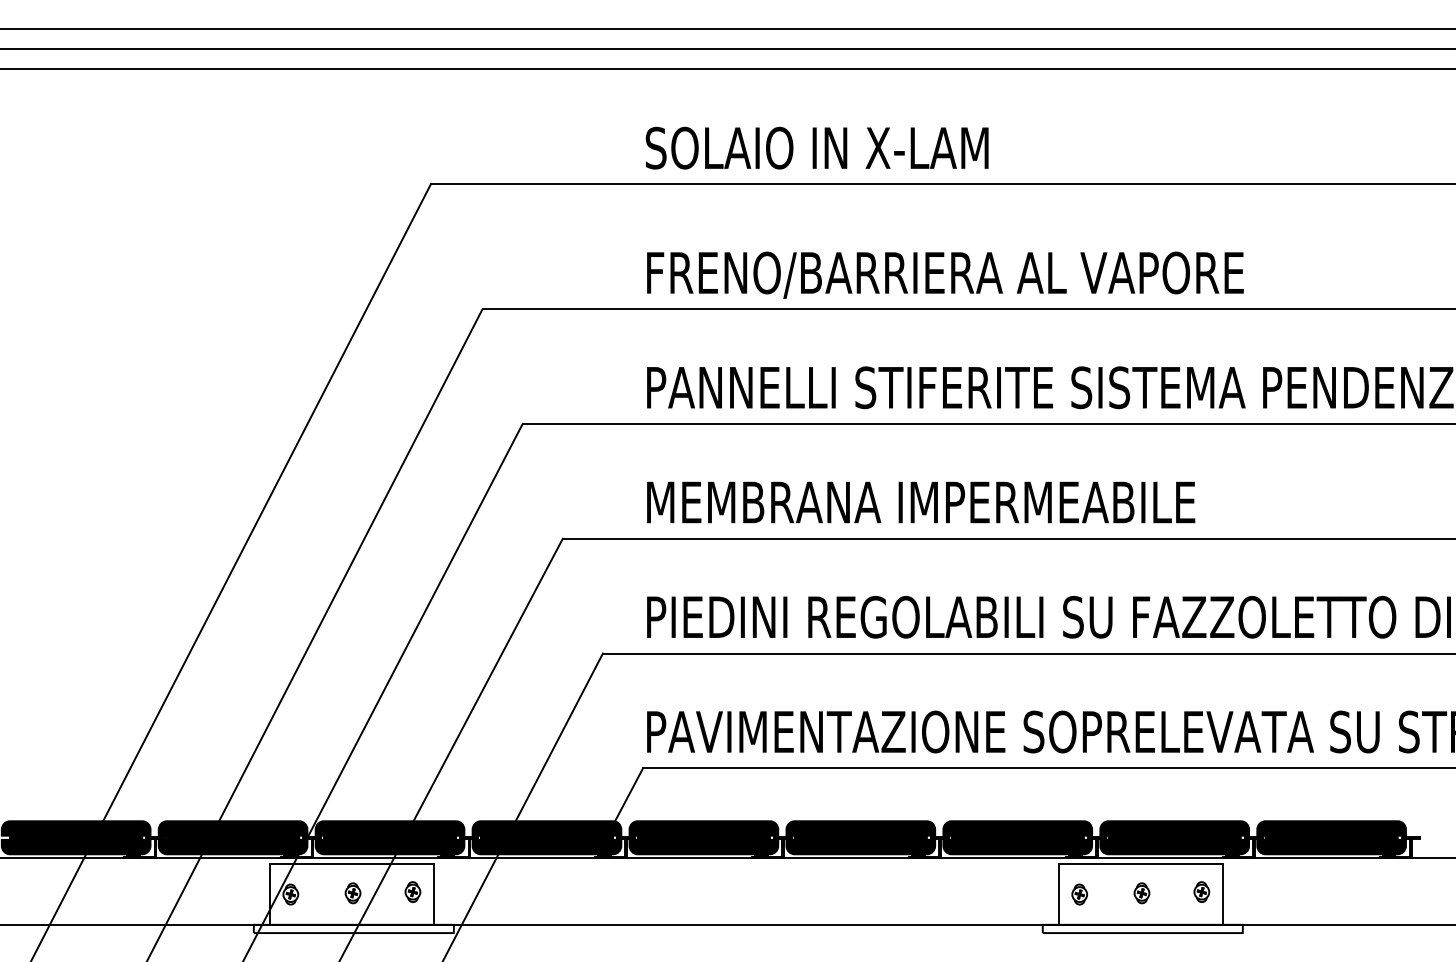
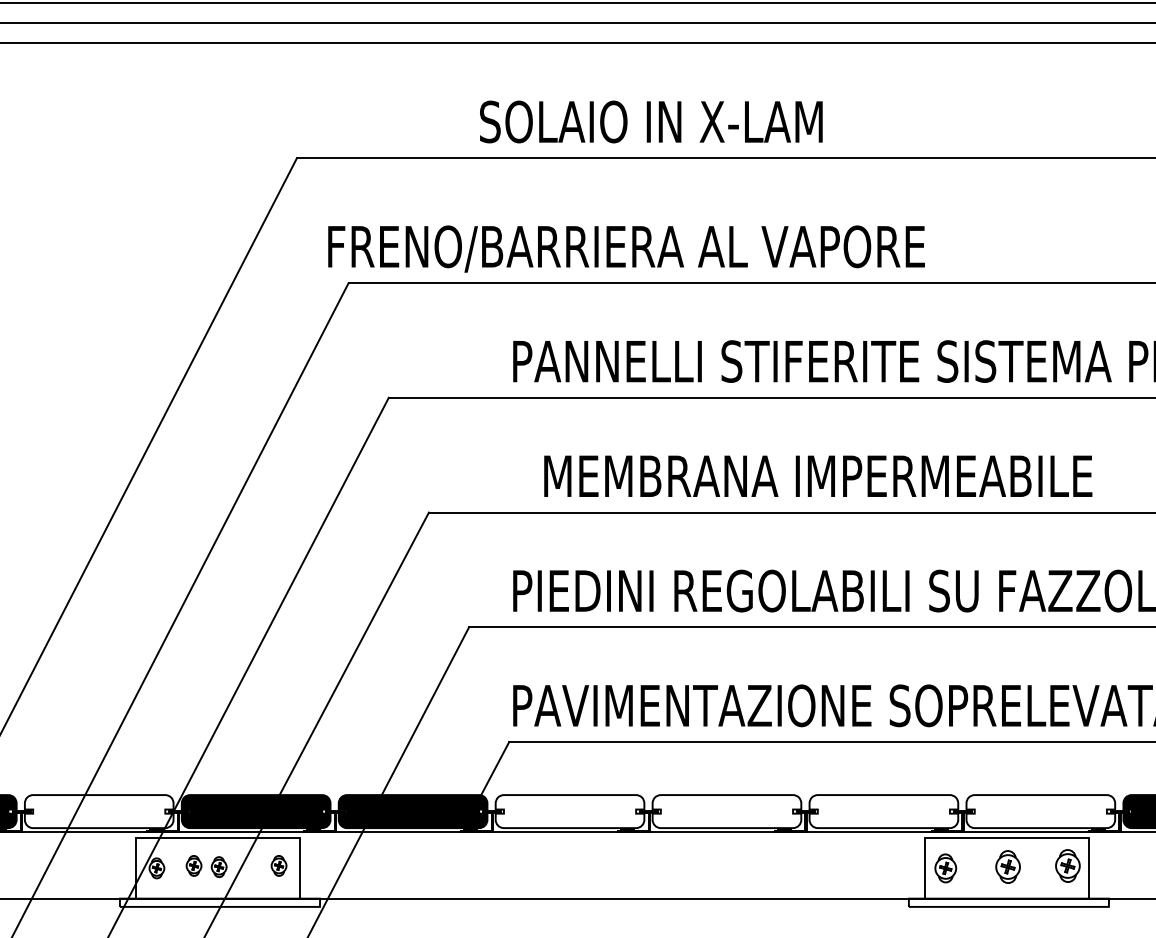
text: (816, 147) -> (650, 121), moved
text: (945, 274) -> (626, 248), moved
text: (921, 502) -> (818, 476), moved
fill: (232, 837) -> (98, 811), removed
fill: (703, 837) -> (569, 811), removed
fill: (860, 837) -> (726, 811), removed
fill: (1017, 837) -> (883, 811), removed
fill: (1174, 837) -> (1040, 811), removed
part: (327, 891) -> (193, 865), added
part: (1201, 891) -> (1067, 865), size x1.6
part: (1141, 893) -> (1007, 867), size x1.6
part: (1079, 894) -> (945, 868), size x1.4

